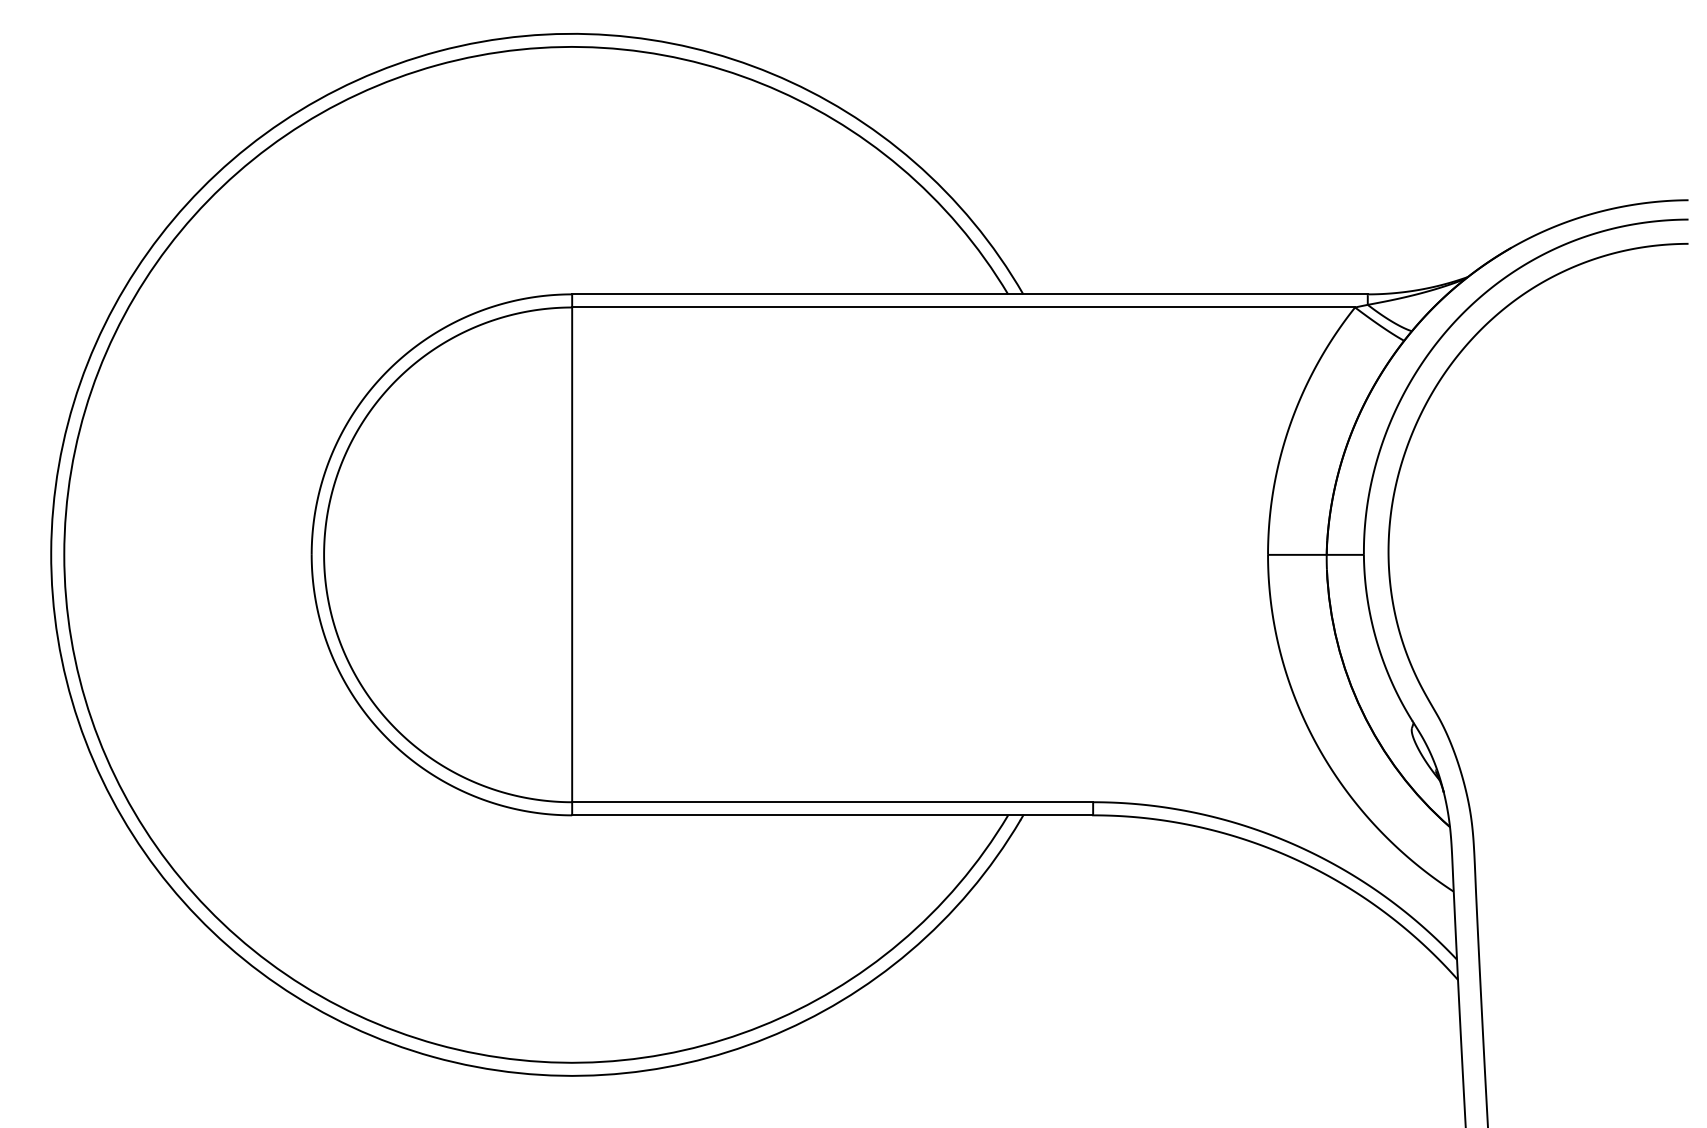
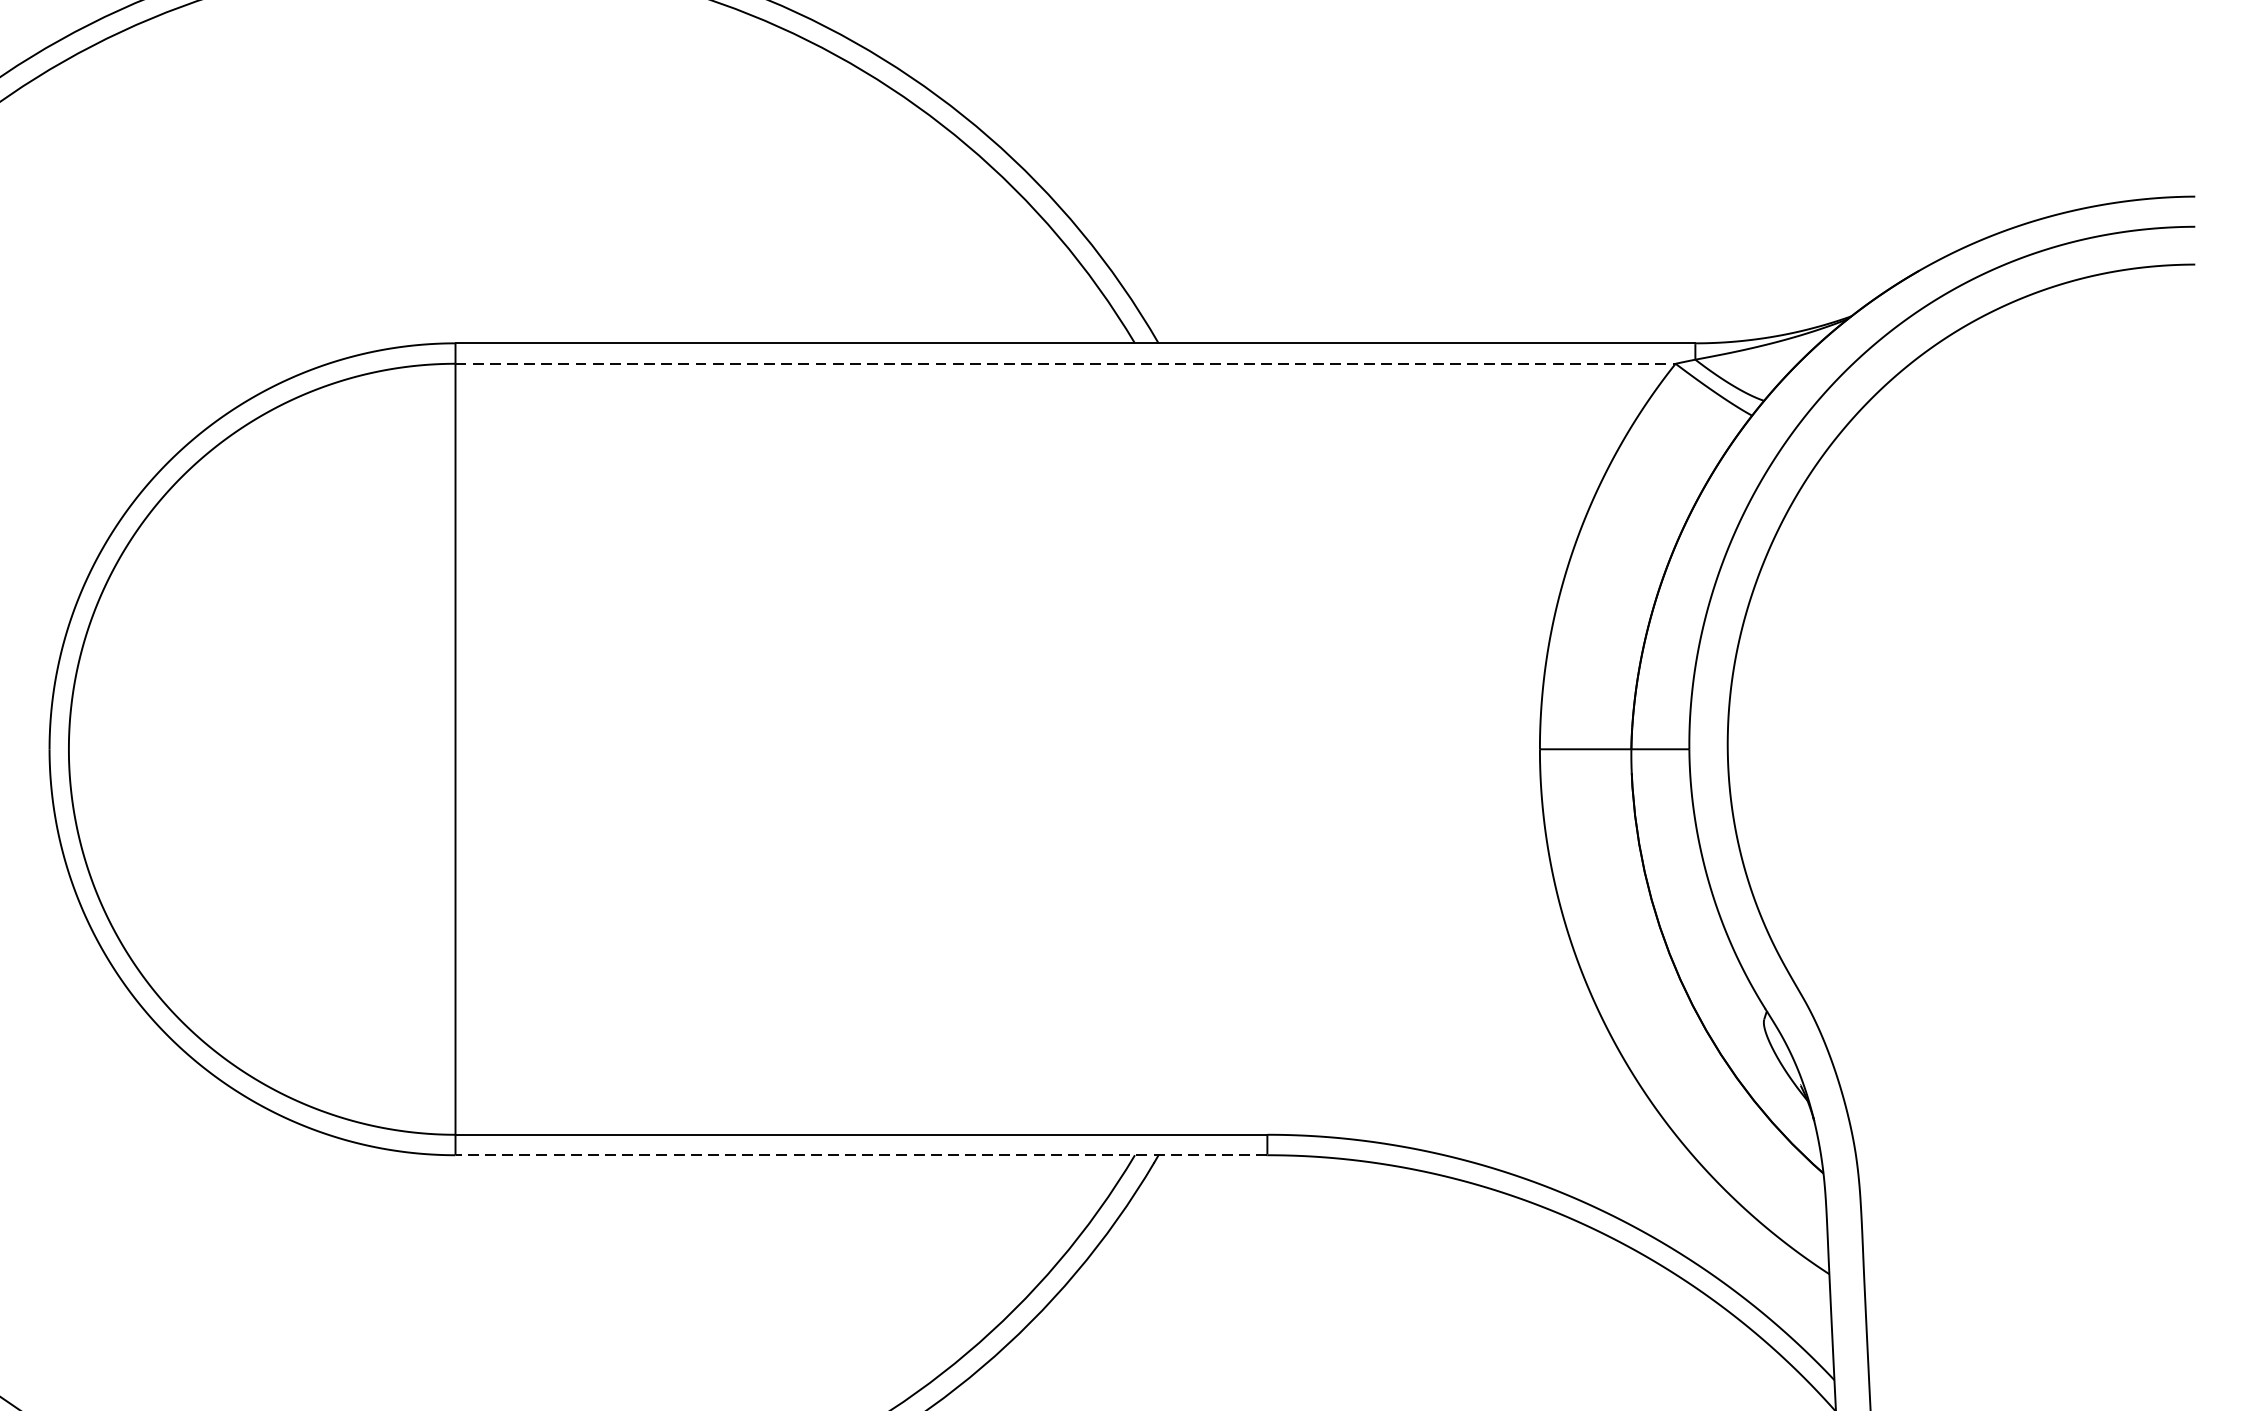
line: (964, 307) -> (1066, 363), solid -> dashed
line: (832, 815) -> (861, 1155), solid -> dashed

